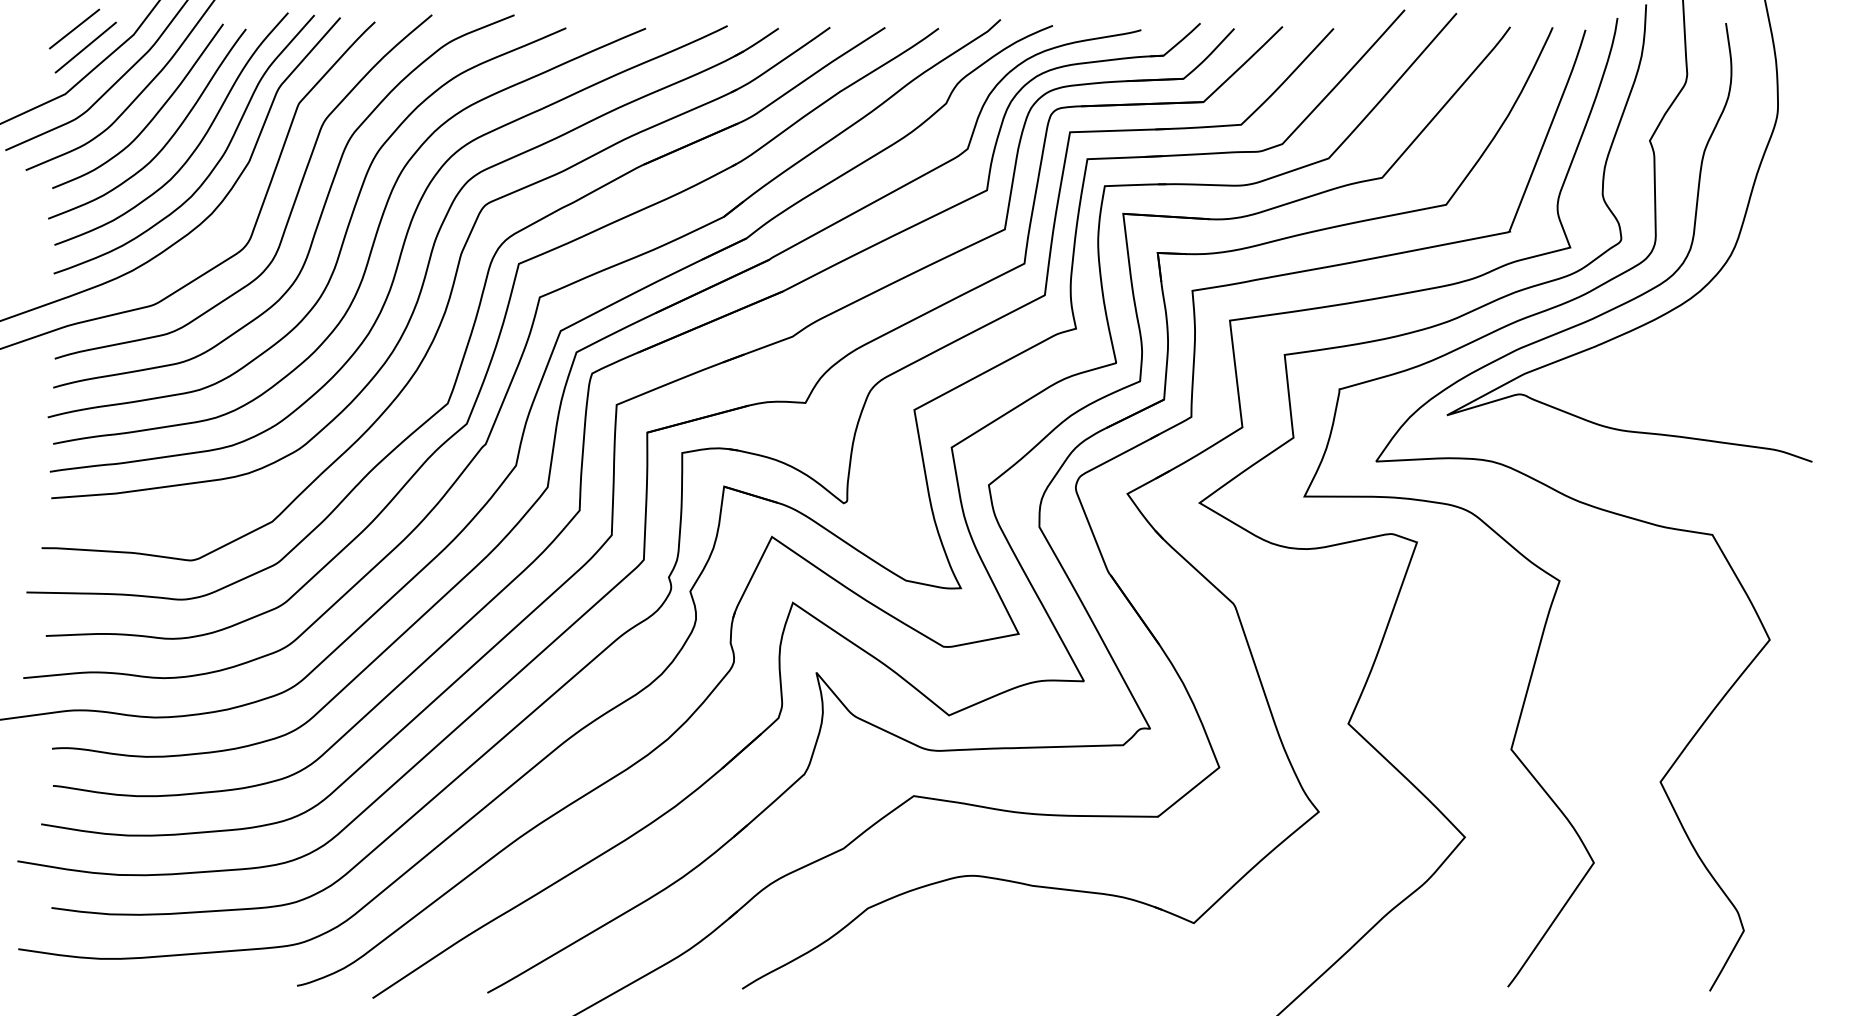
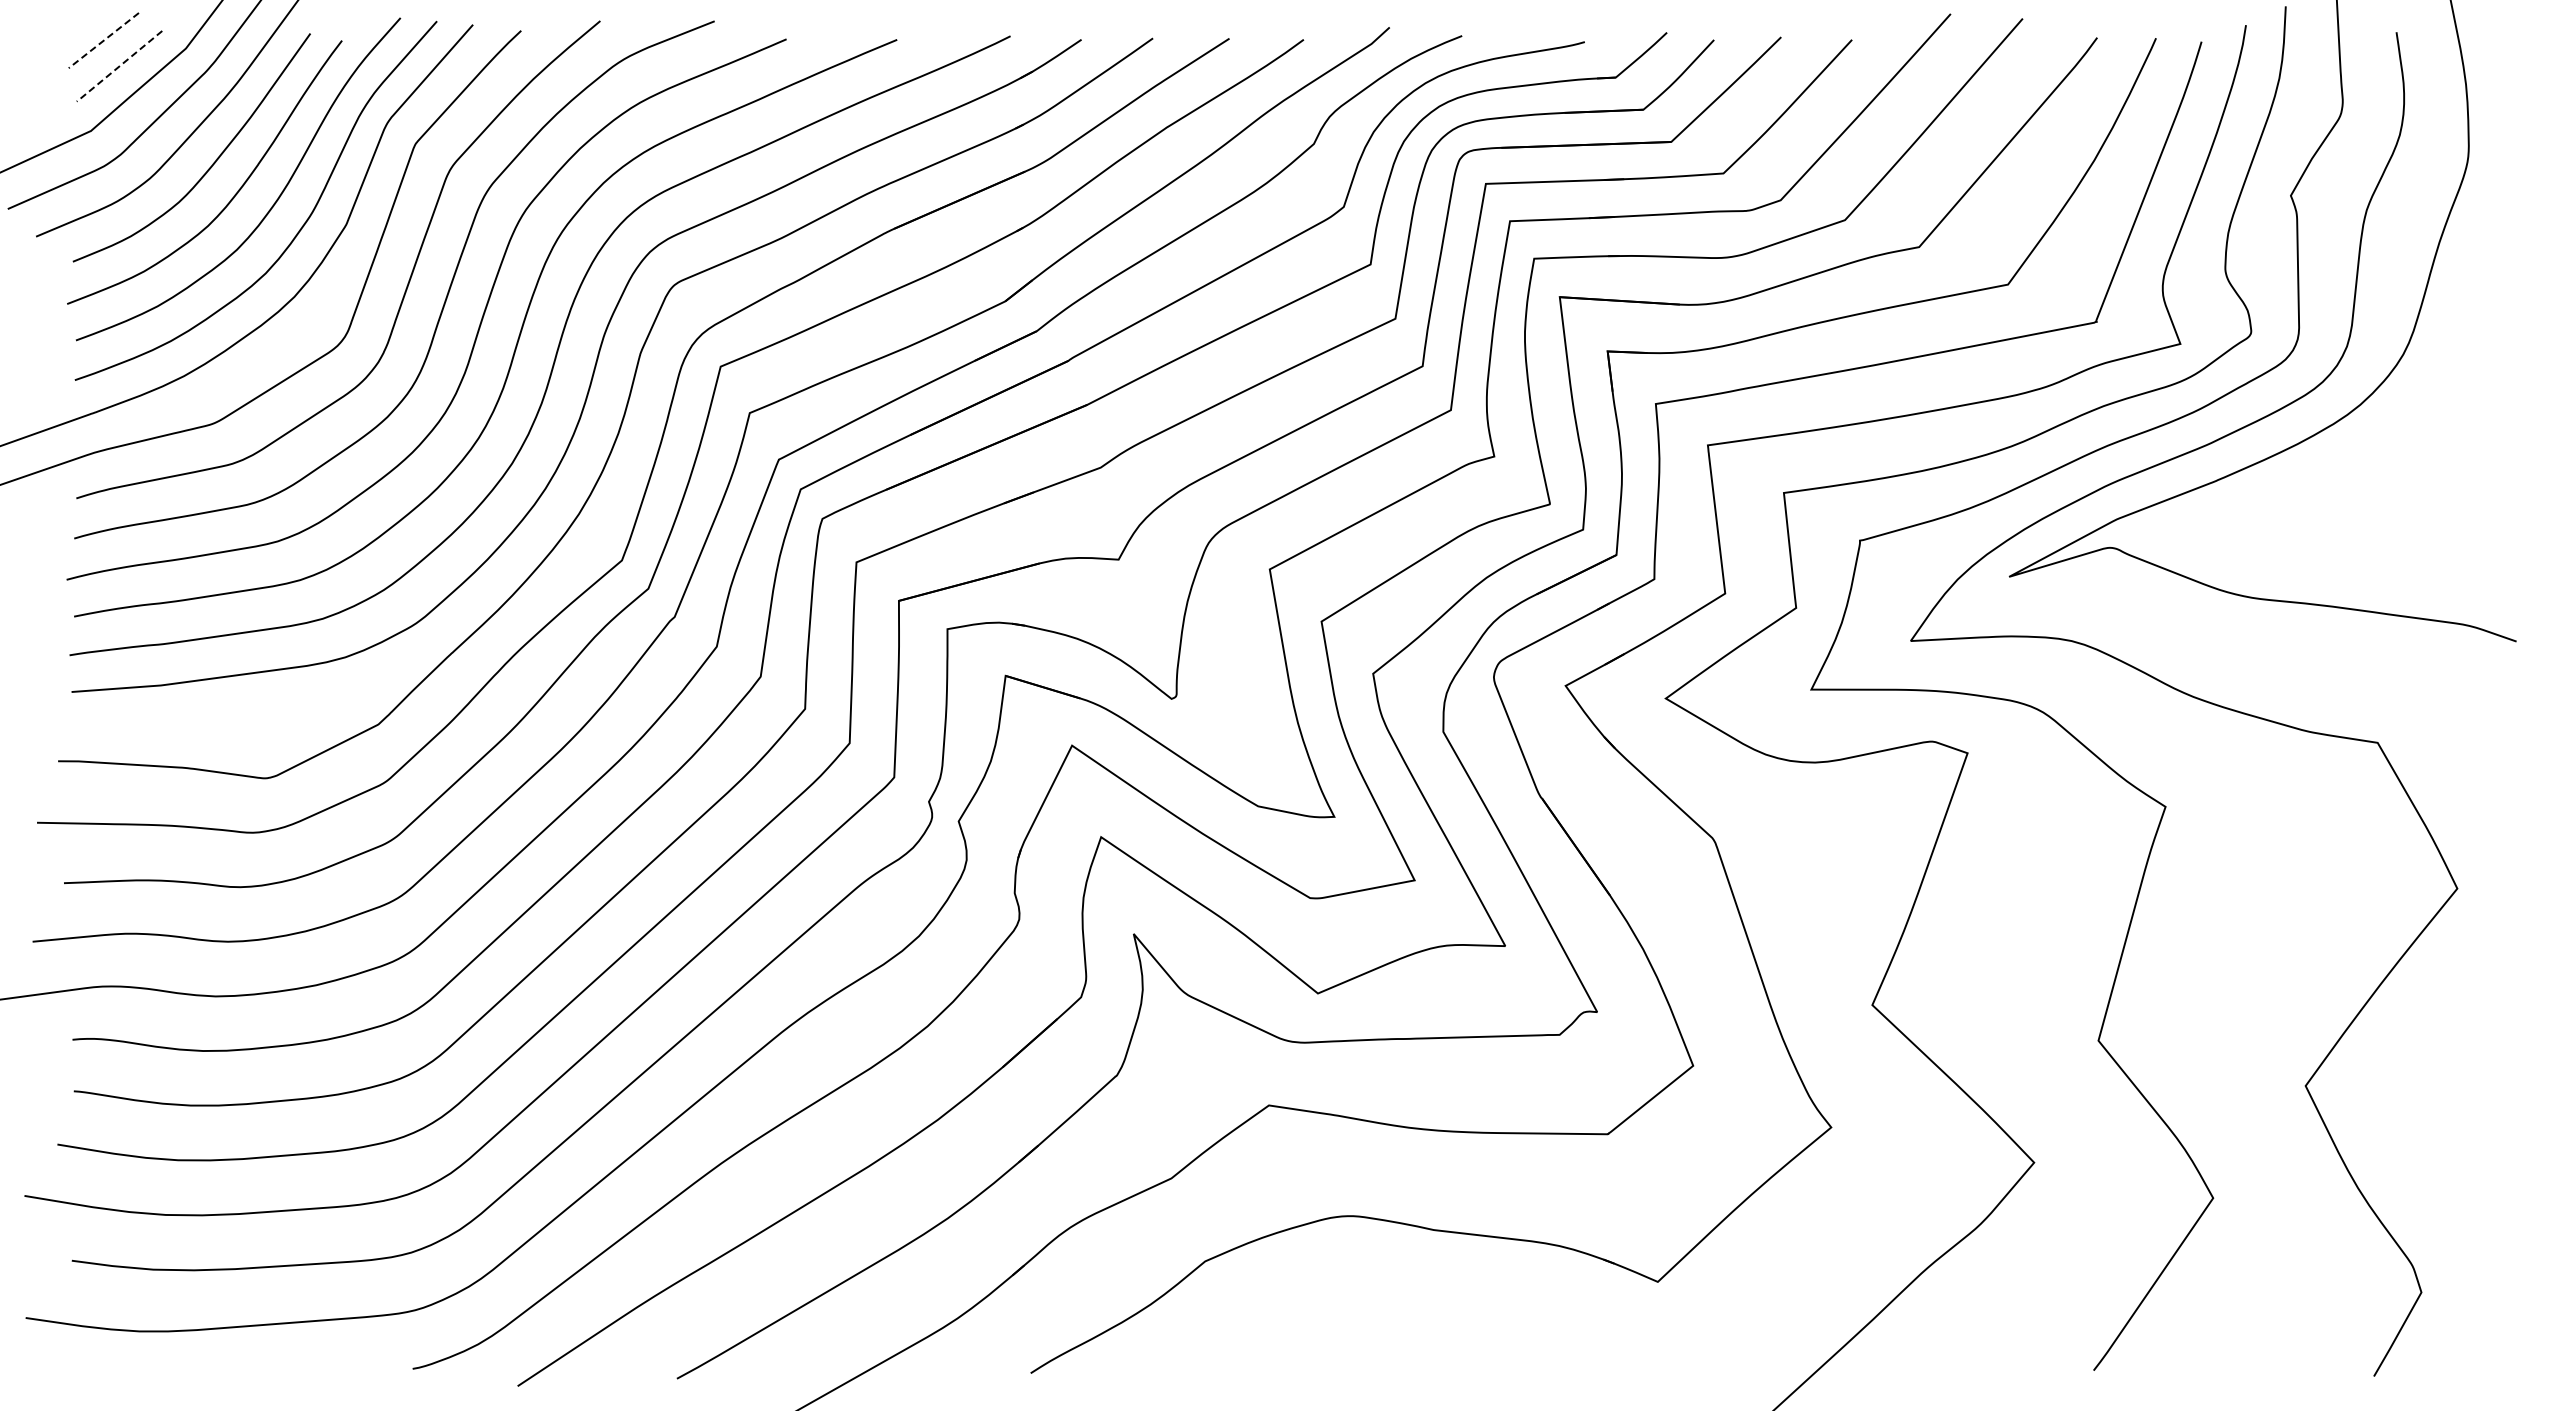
line: (74, 29) -> (103, 40), solid -> dashed
line: (85, 48) -> (118, 67), solid -> dashed

